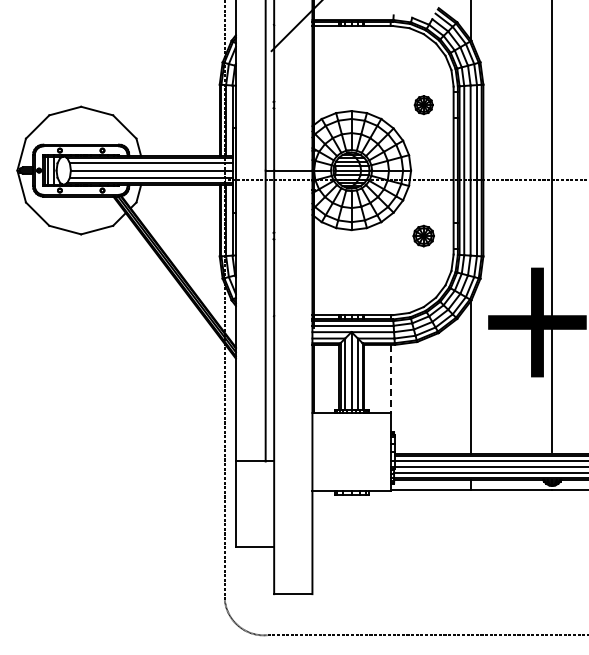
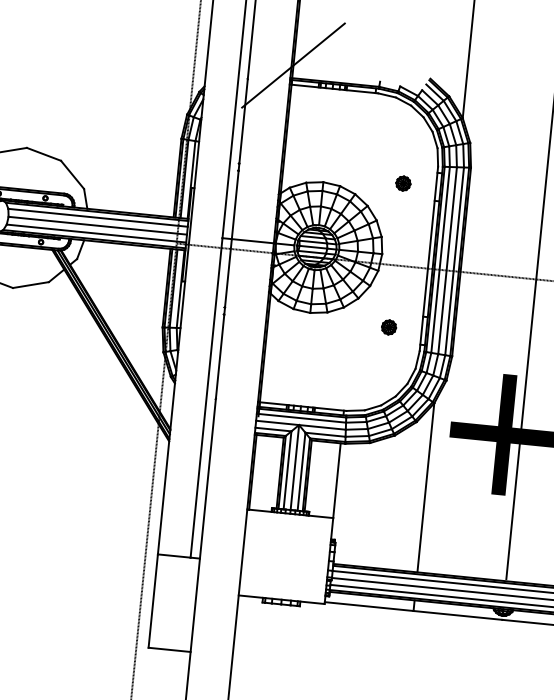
part: (423, 104) -> (403, 182), size x0.71
part: (423, 235) -> (388, 326), size x0.62
line: (390, 379) -> (336, 481), dashed -> solid

